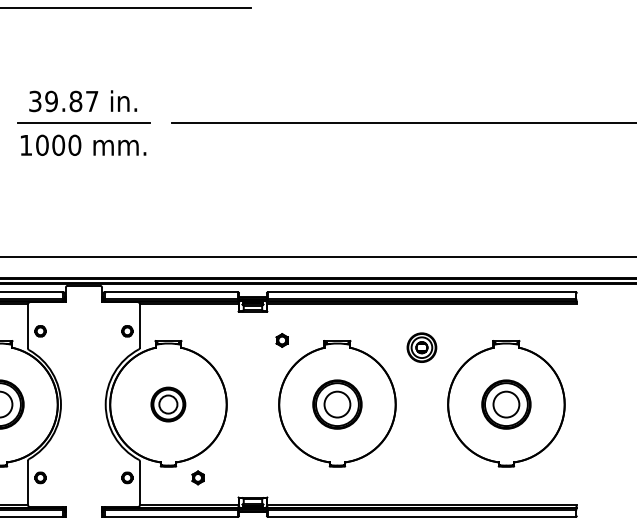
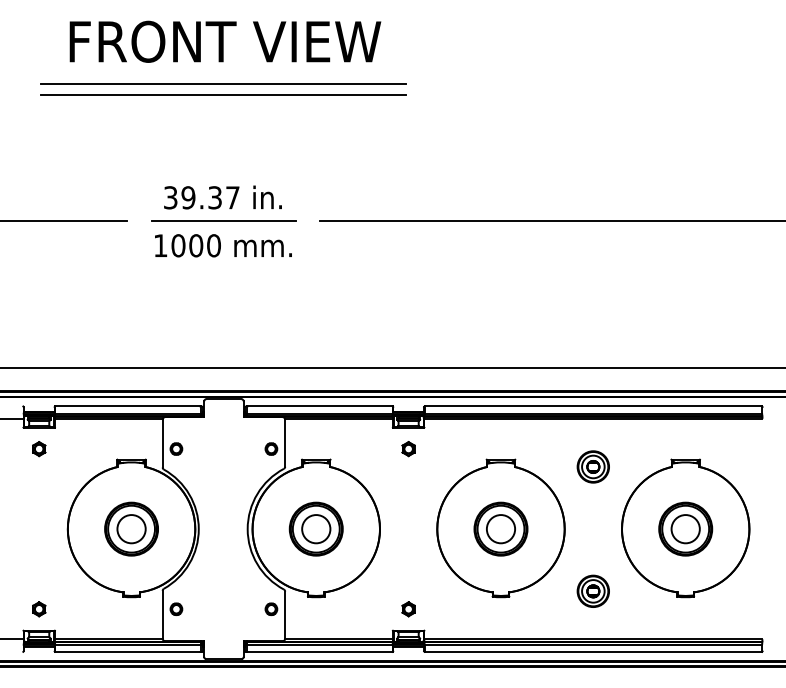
text: (76, 101) -> (215, 197), 39.87 -> 39.37
part: (282, 340) -> (408, 449), moved
part: (167, 403) -> (315, 528), size x1.43
part: (421, 460) -> (592, 590), added
part: (197, 478) -> (408, 609), moved

